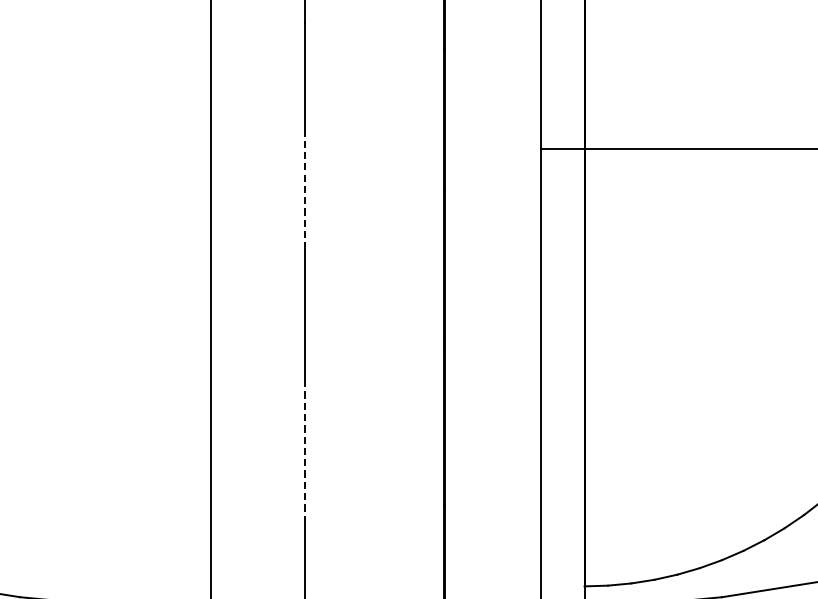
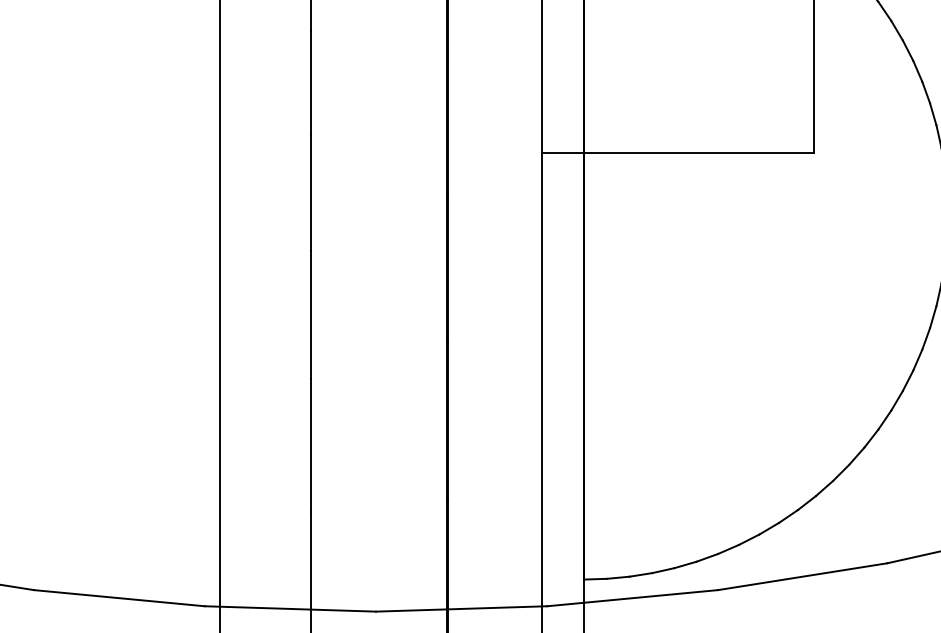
line: (304, 189) -> (311, 192), dashed -> solid
line: (304, 448) -> (311, 445), dashed -> solid

